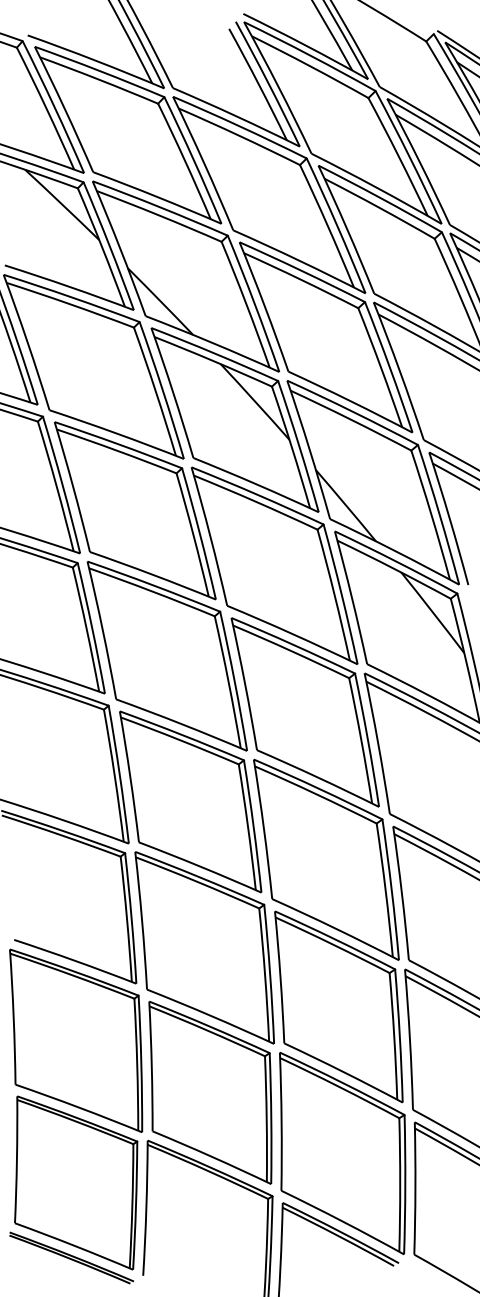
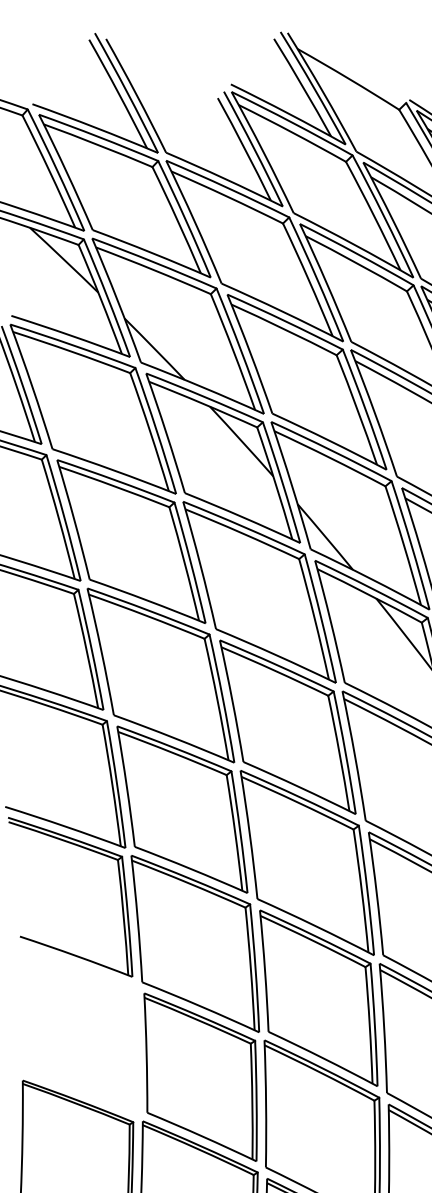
part: (76, 1040) -> (77, 1029), removed

